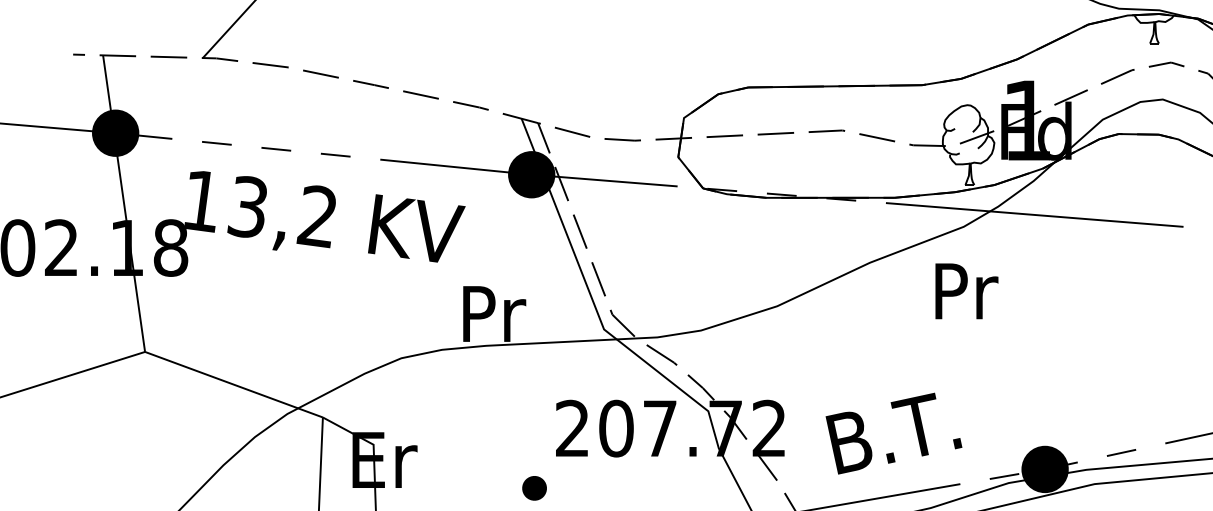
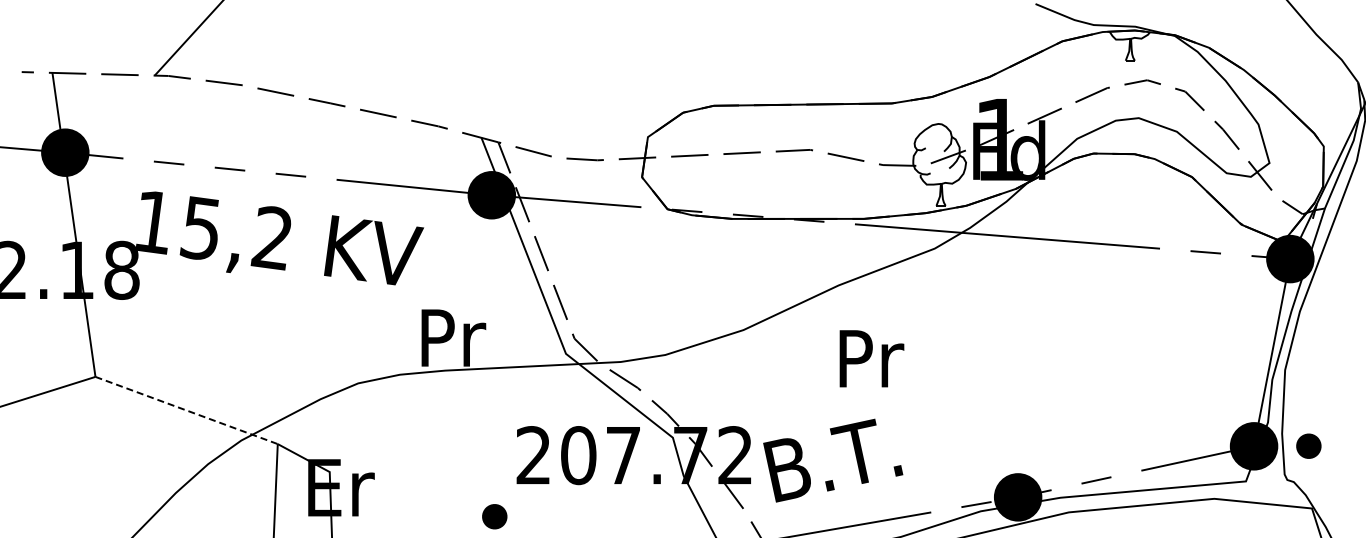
text: (247, 206) -> (200, 227), 13,2 -> 15,2
text: (966, 291) -> (871, 358), moved
line: (234, 384) -> (187, 410), solid -> dashed
text: (894, 433) -> (833, 460), moved

